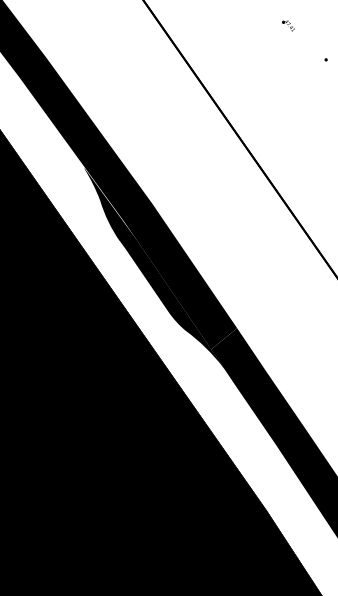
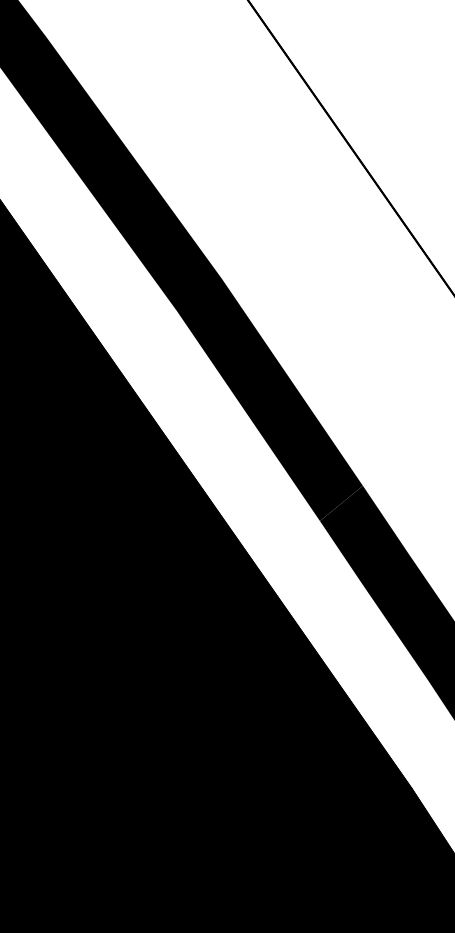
fill: (154, 268) -> (225, 386), removed

